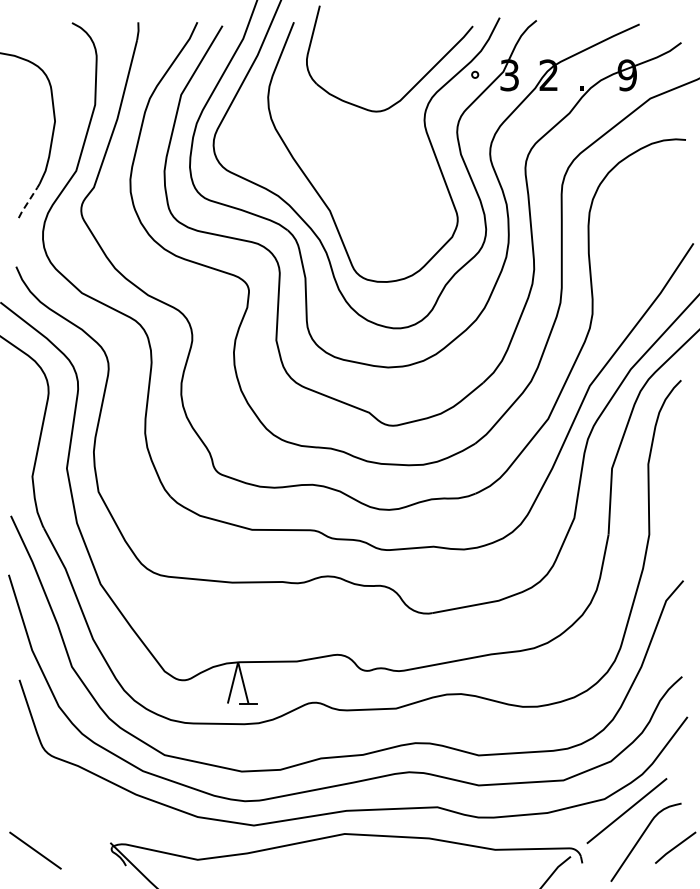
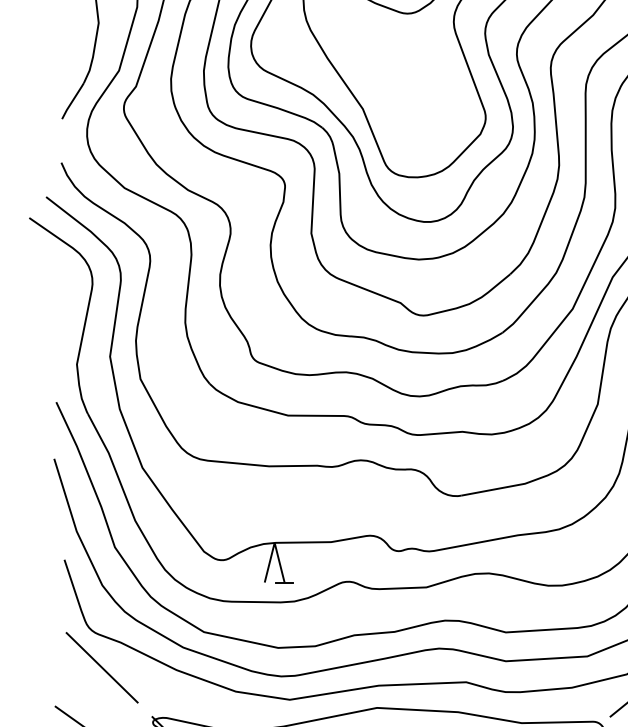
line: (27, 202) -> (72, 100), dashed -> solid
line: (58, 792) -> (102, 668), added

